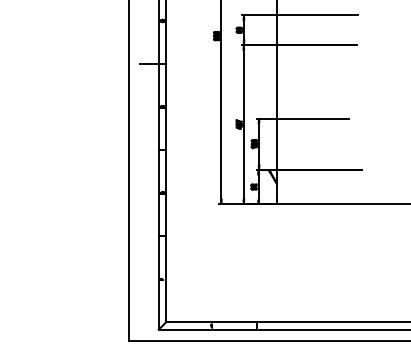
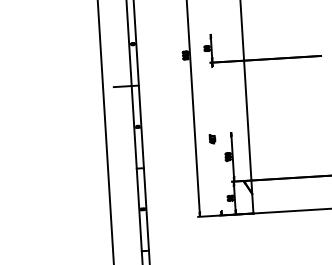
line: (300, 15) -> (264, 30), removed
line: (303, 118) -> (273, 129), removed
line: (243, 124) -> (216, 138), removed

